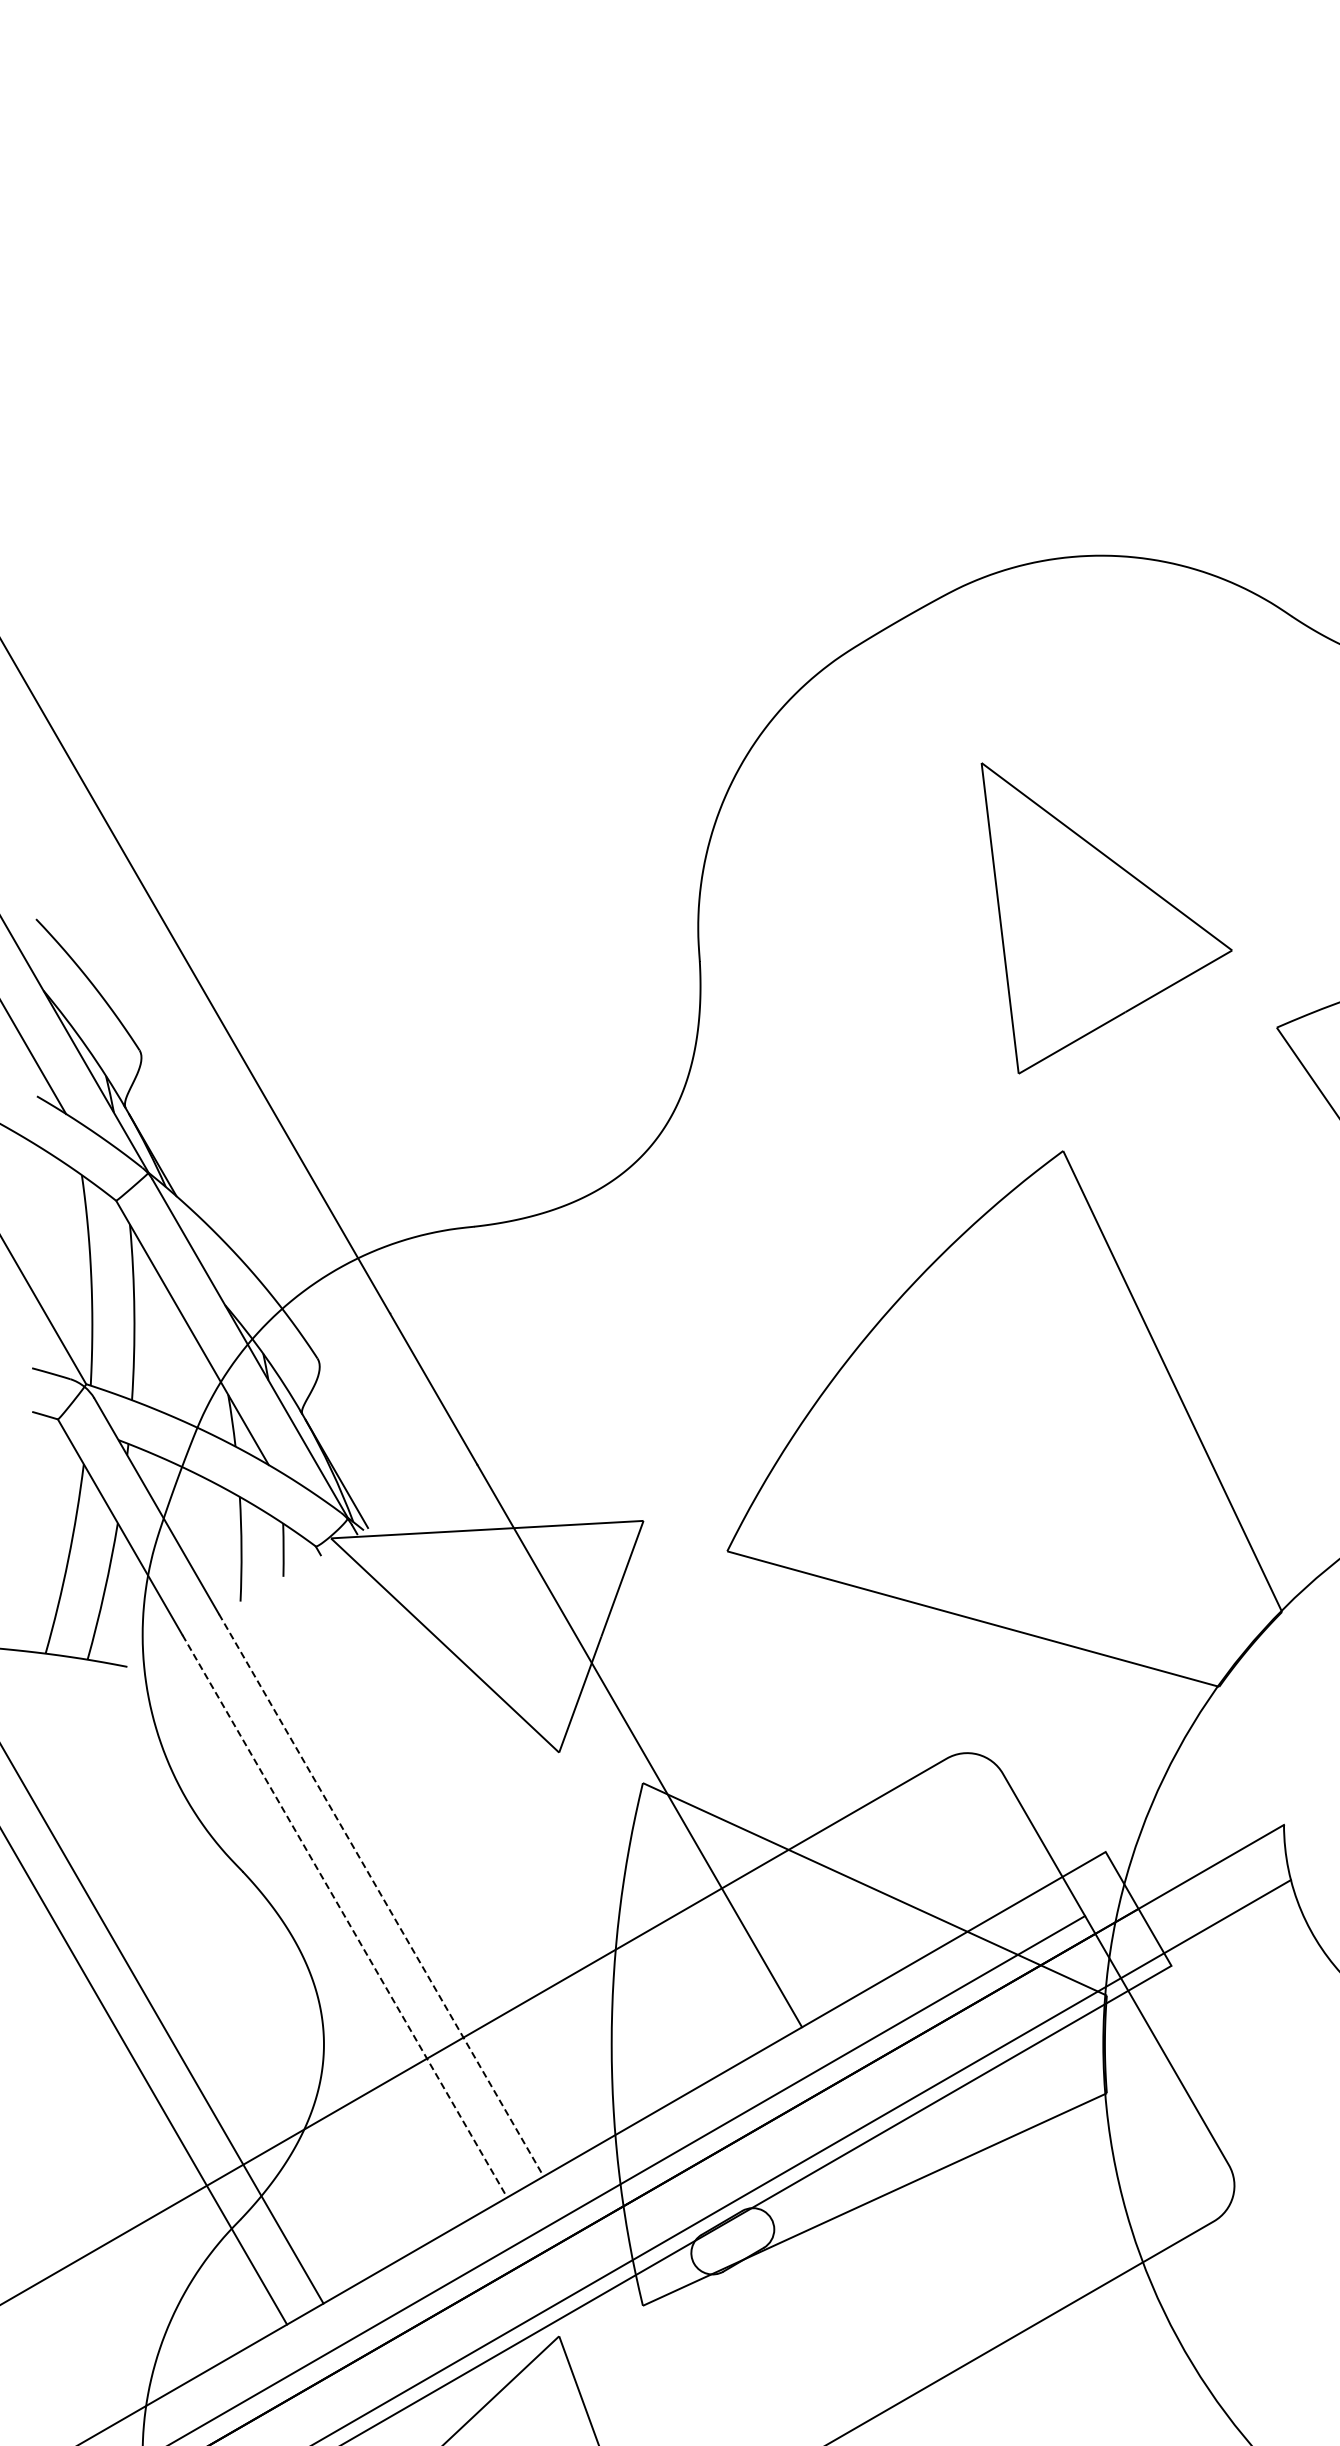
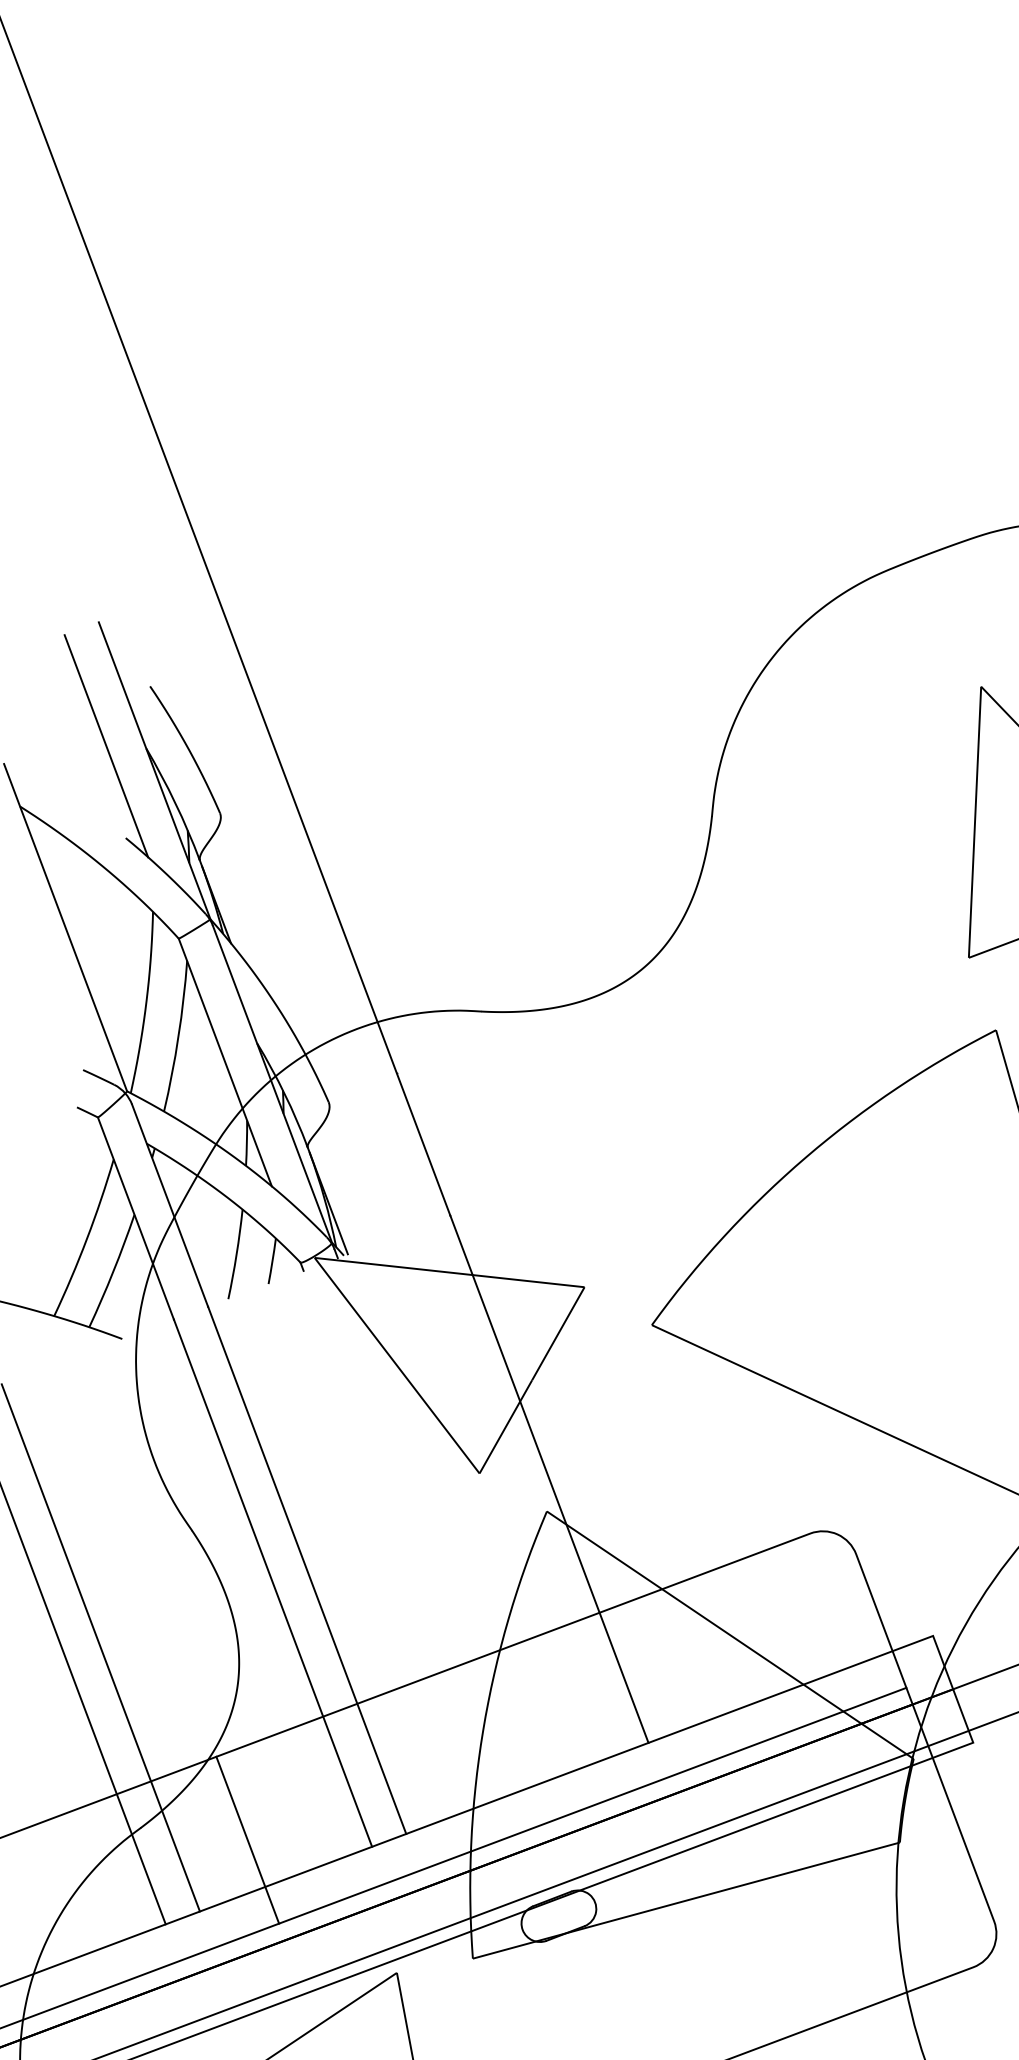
line: (381, 1895) -> (307, 1570), dashed -> solid
line: (344, 1916) -> (272, 1583), dashed -> solid
line: (364, 2213) -> (247, 1840), added

